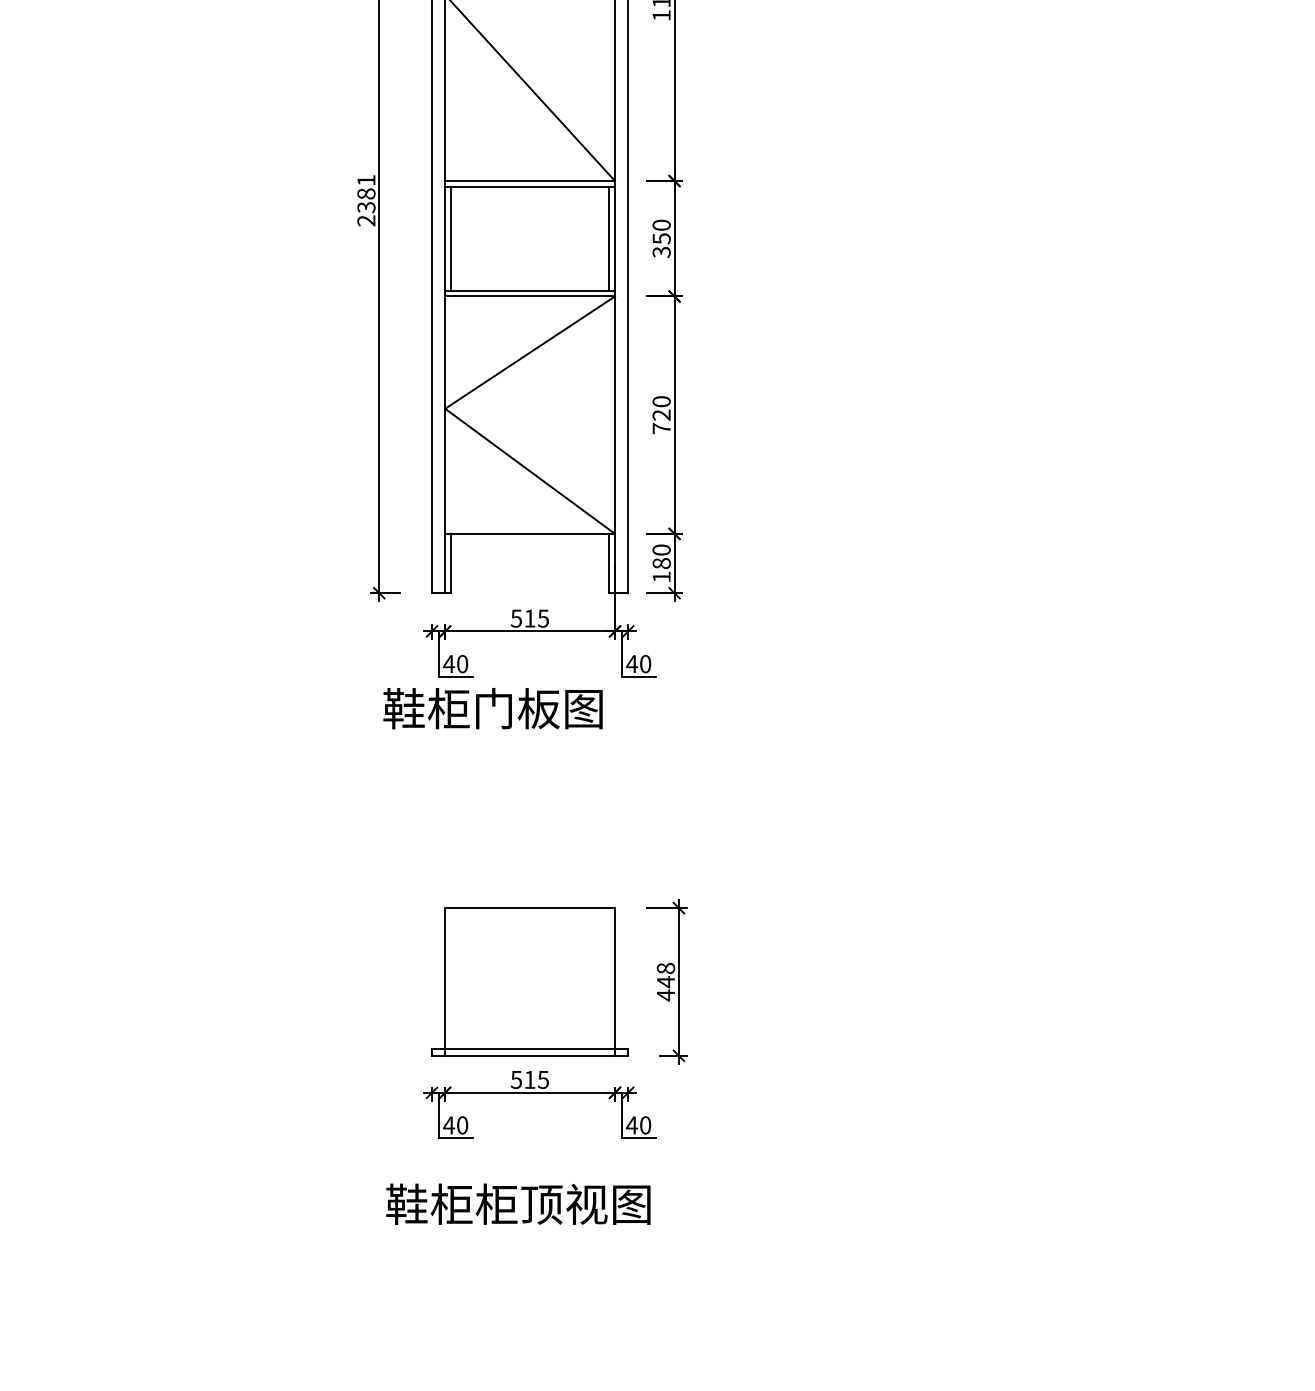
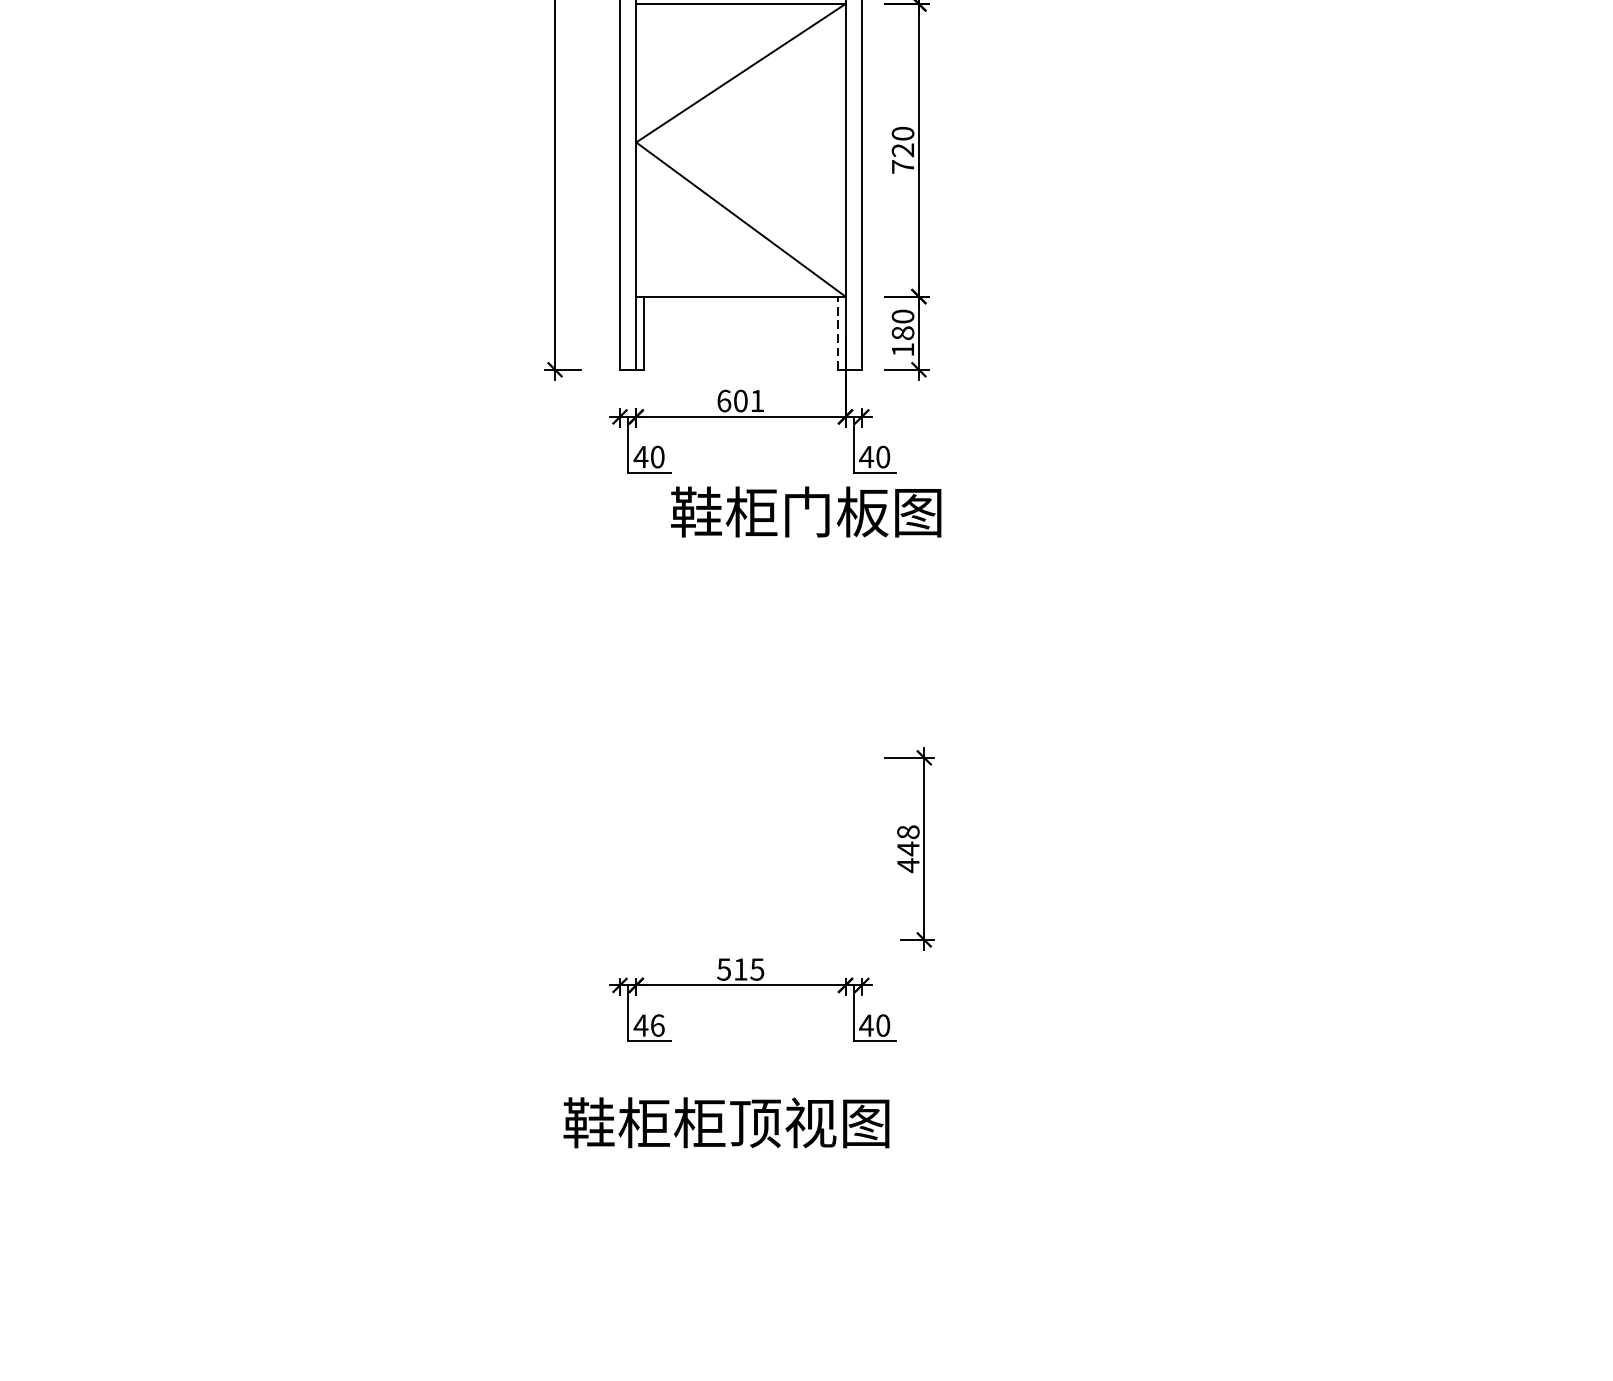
line: (609, 563) -> (838, 333), solid -> dashed
text: (529, 618) -> (740, 400), 515 -> 601
text: (492, 708) -> (805, 511), moved
part: (529, 981) -> (740, 848), removed
text: (462, 1125) -> (657, 1025), 40 -> 46

